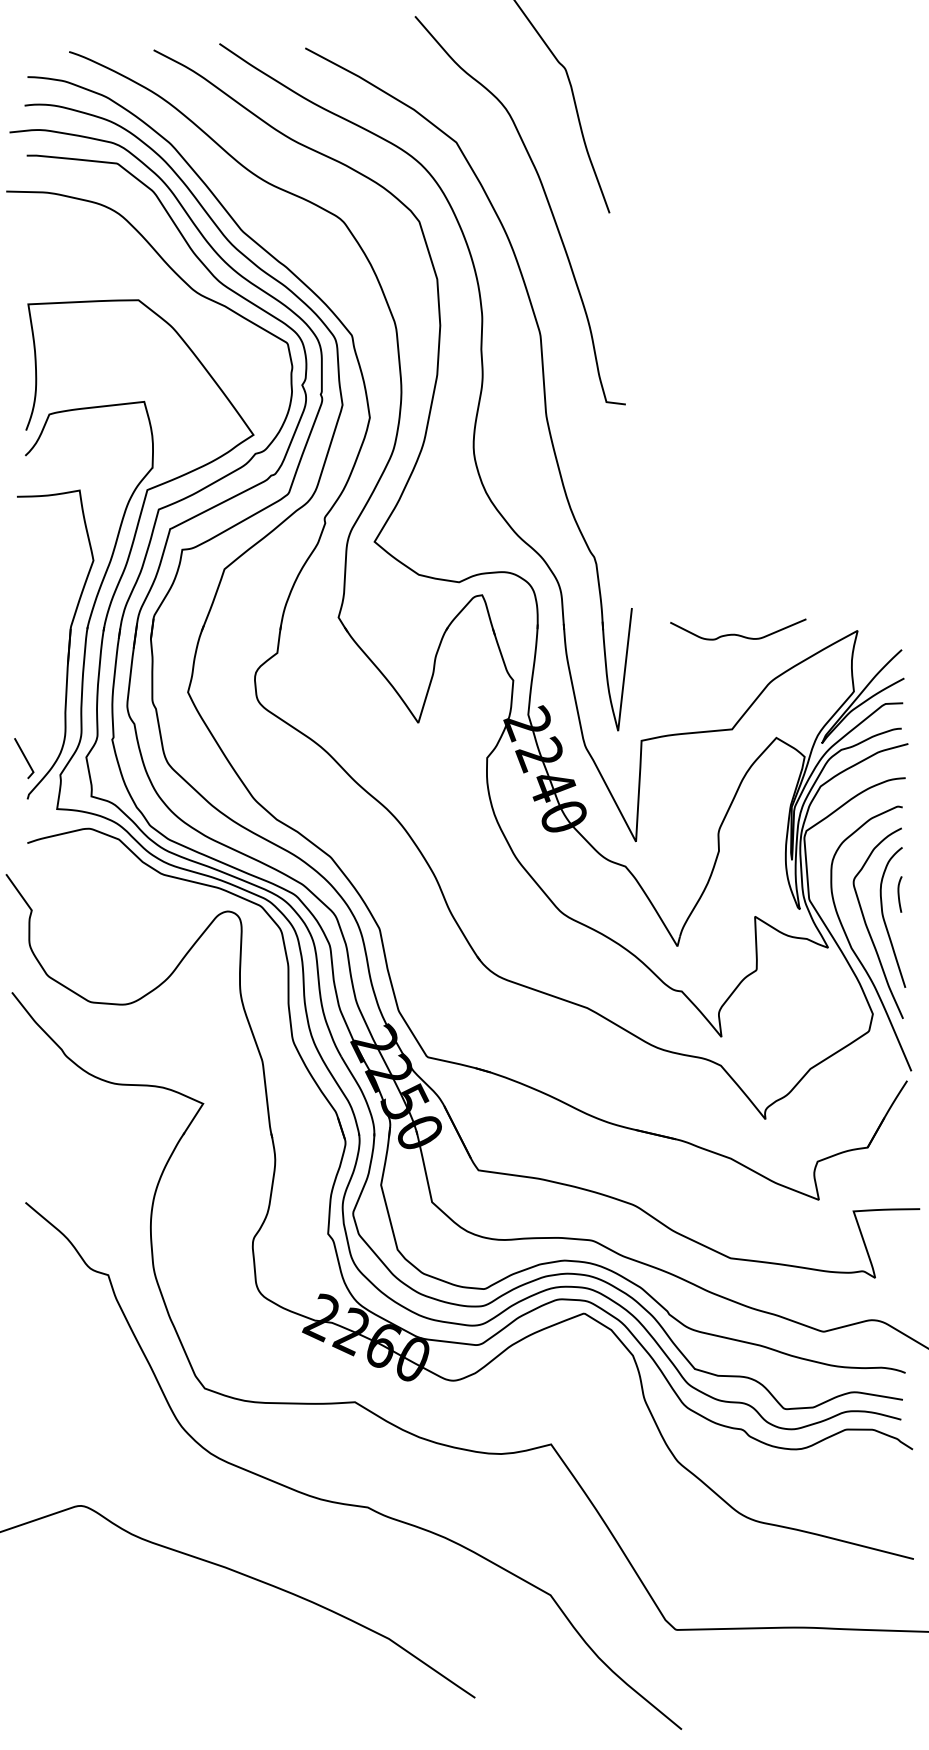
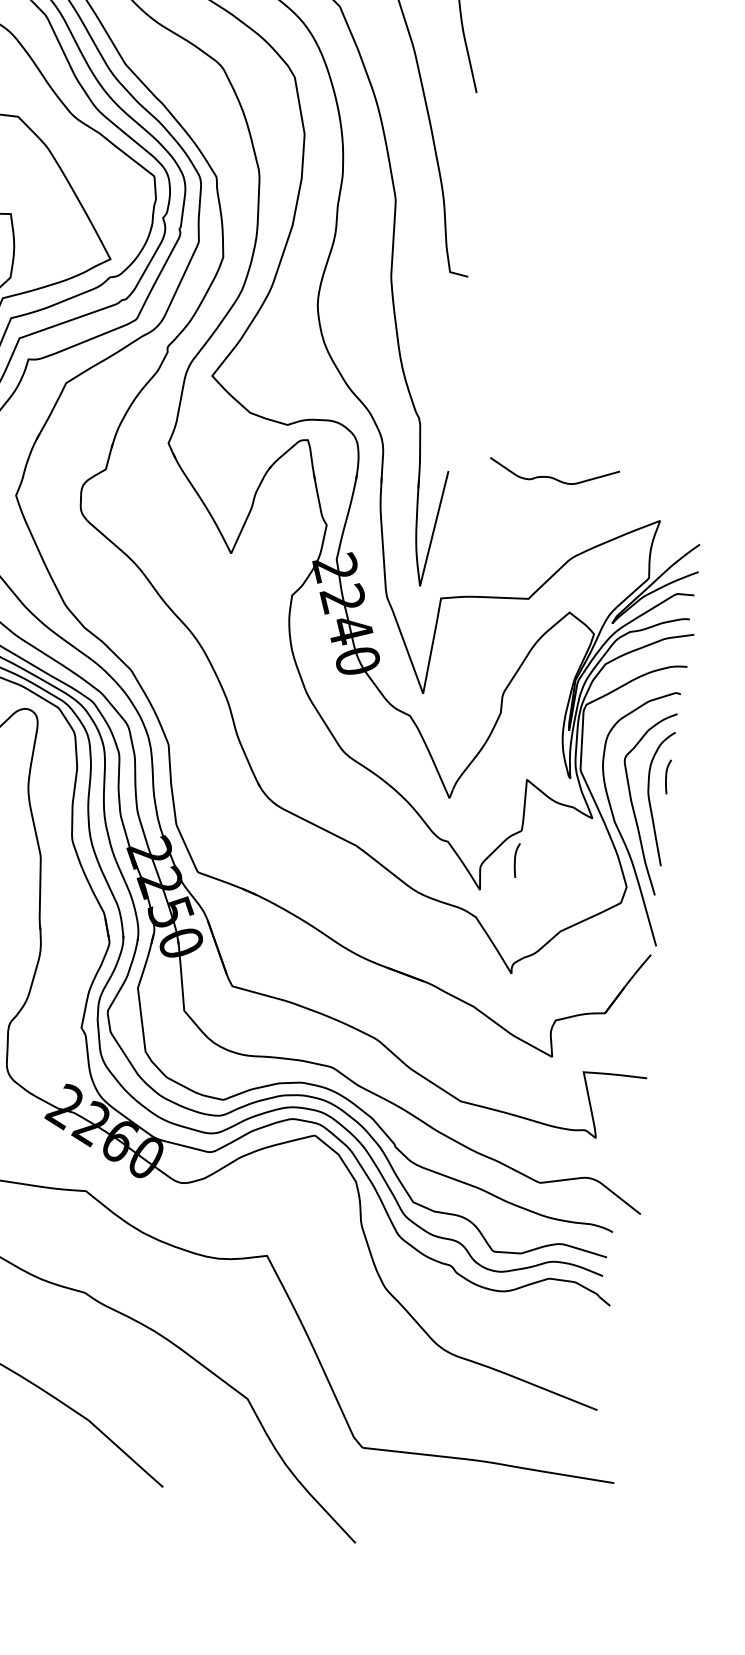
curve: (738, 634) -> (553, 477), moved
curve: (754, 1001) -> (515, 860), added

